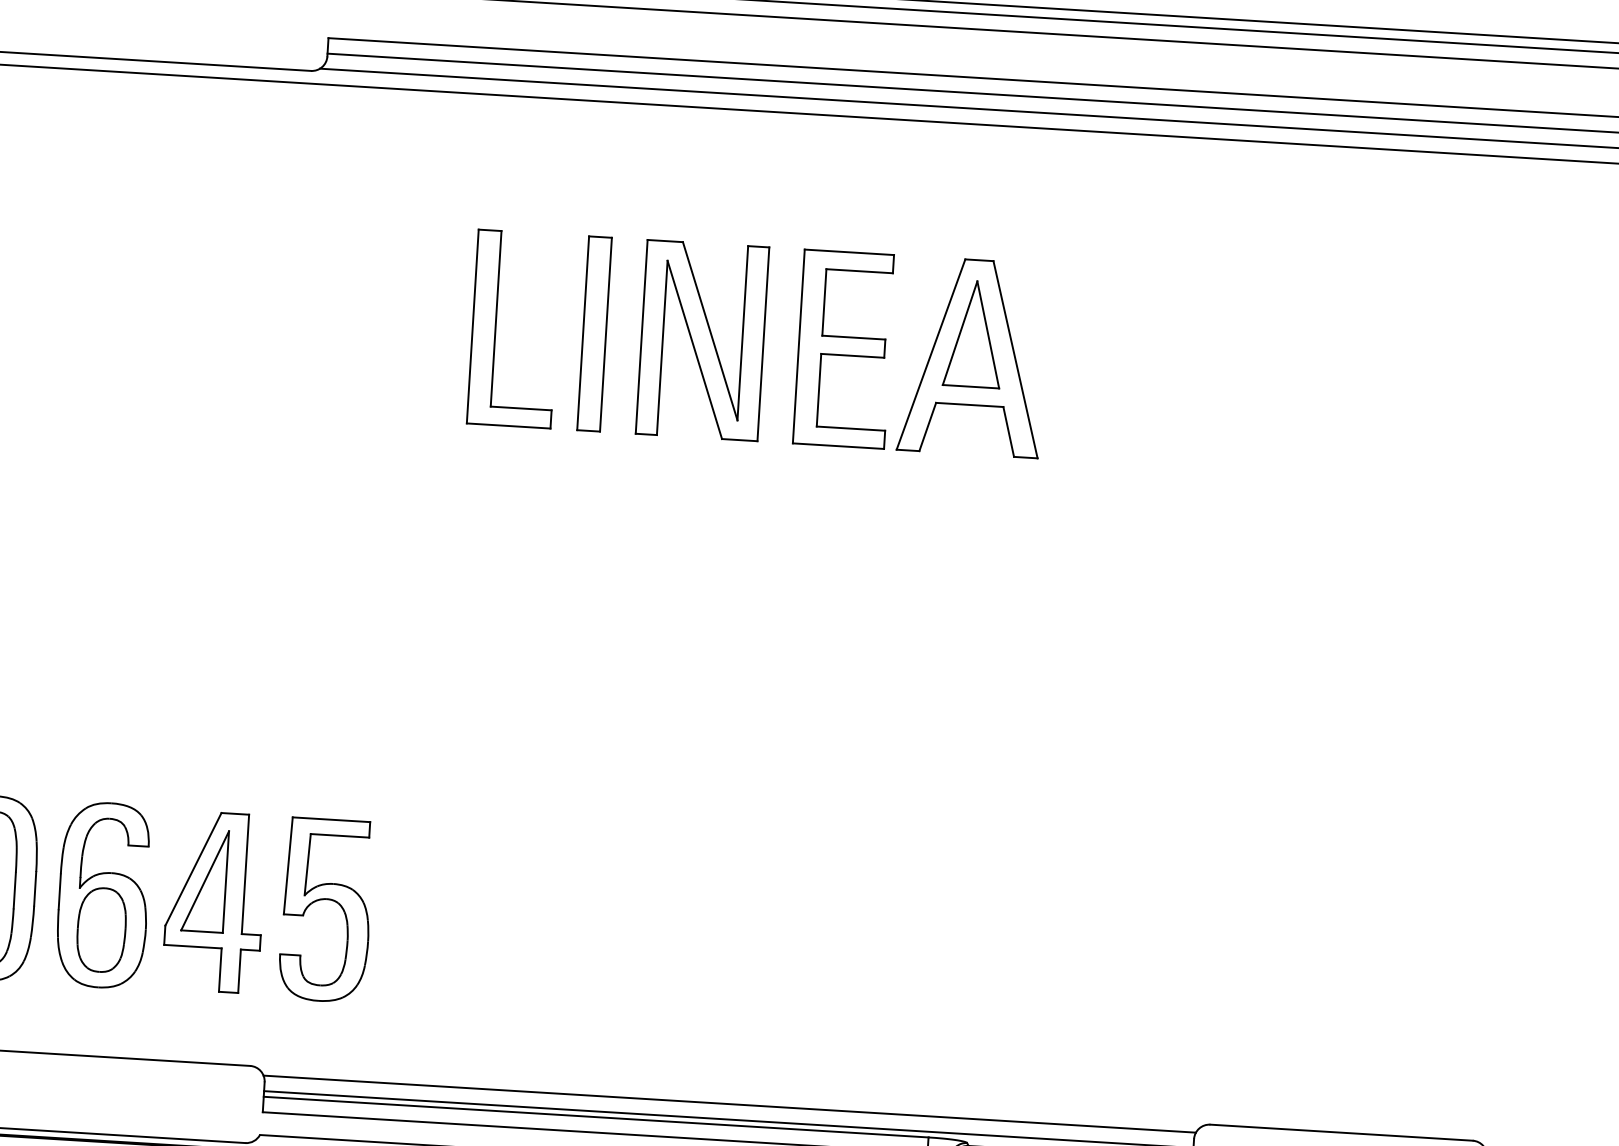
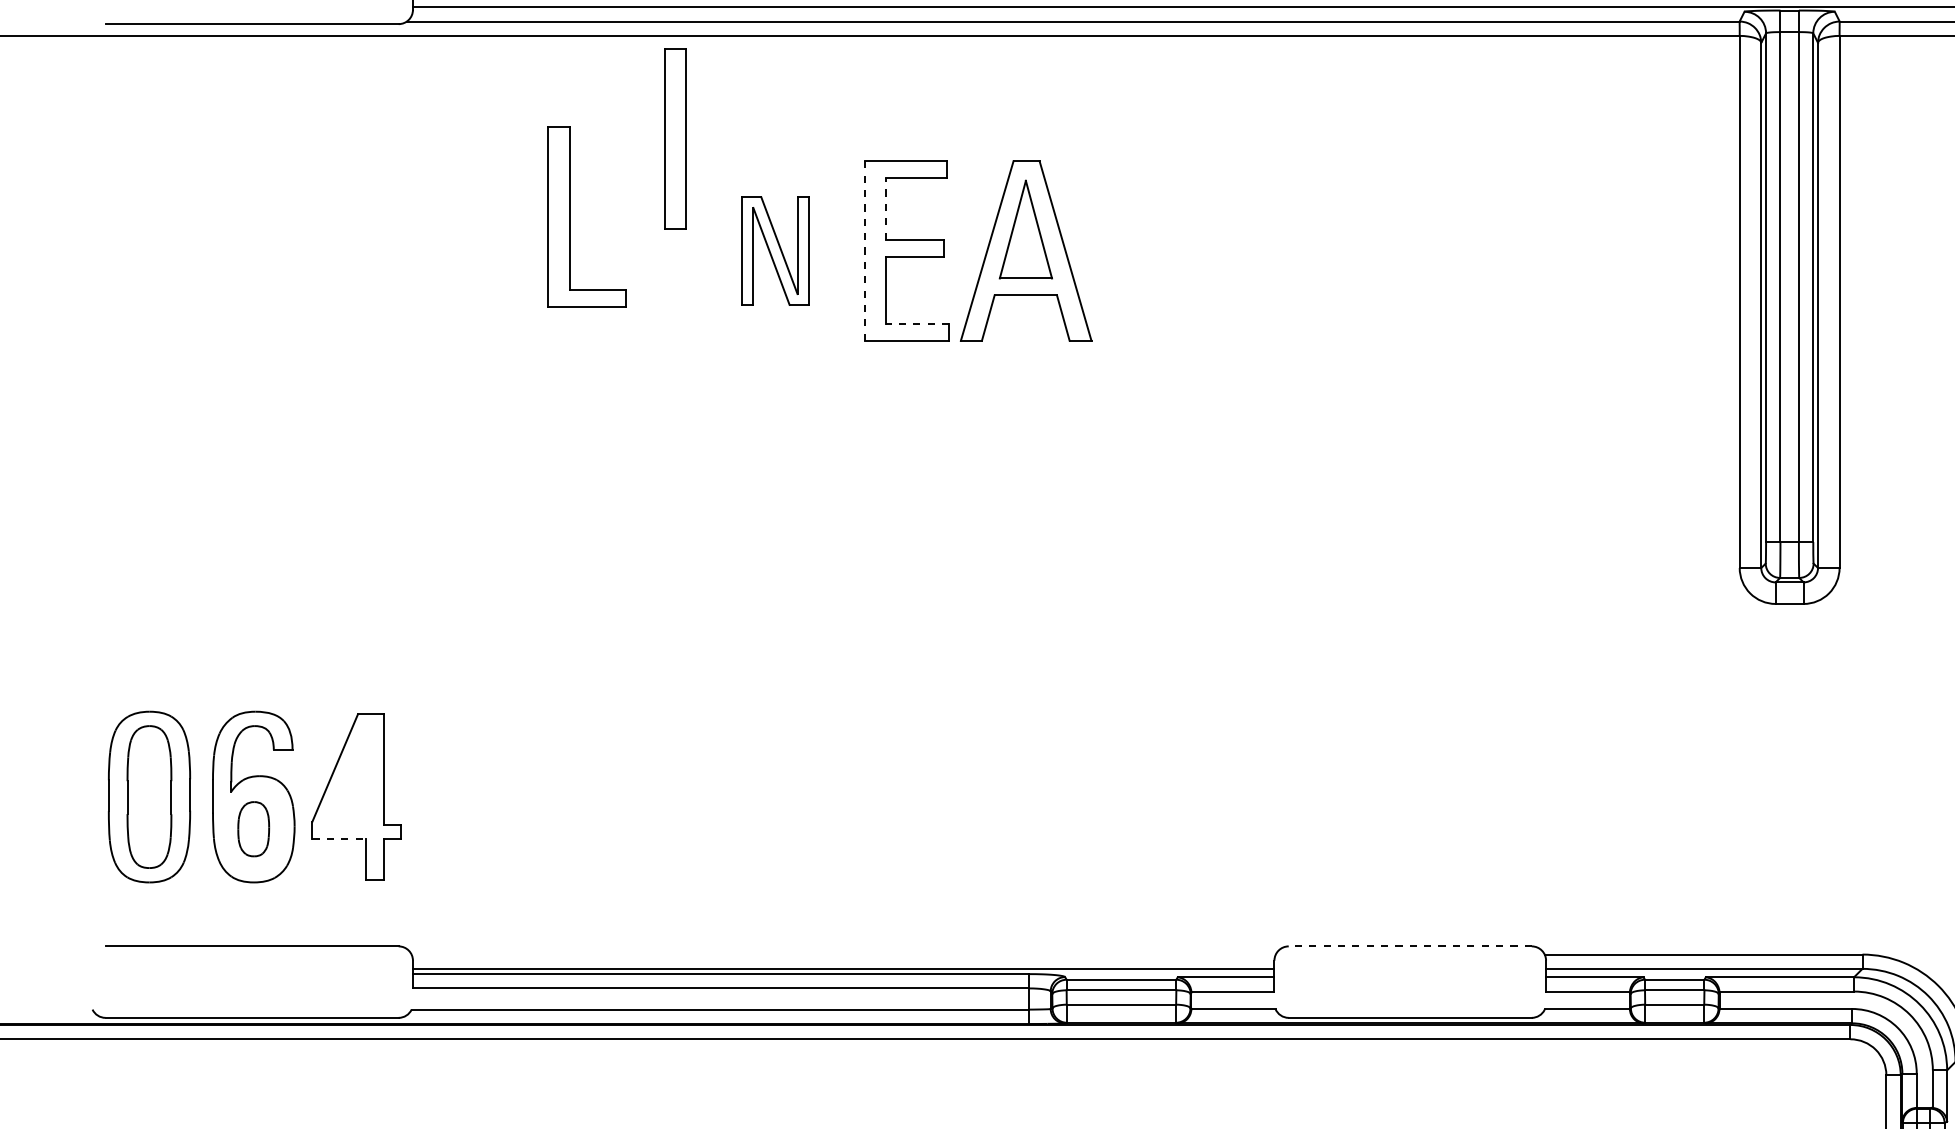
line: (824, 301) -> (885, 208), solid -> dashed
part: (496, 327) -> (570, 216), moved
part: (594, 333) -> (675, 138), moved
part: (702, 340) -> (775, 250), size x0.6
line: (798, 346) -> (864, 251), solid -> dashed
line: (851, 428) -> (917, 323), solid -> dashed
part: (205, 880) -> (346, 777), removed
part: (329, 900) -> (462, 789), removed
part: (101, 929) -> (253, 828), size x0.7
line: (193, 946) -> (339, 839), solid -> dashed
line: (729, 1104) -> (843, 954), removed
line: (1341, 1132) -> (1410, 946), solid -> dashed

